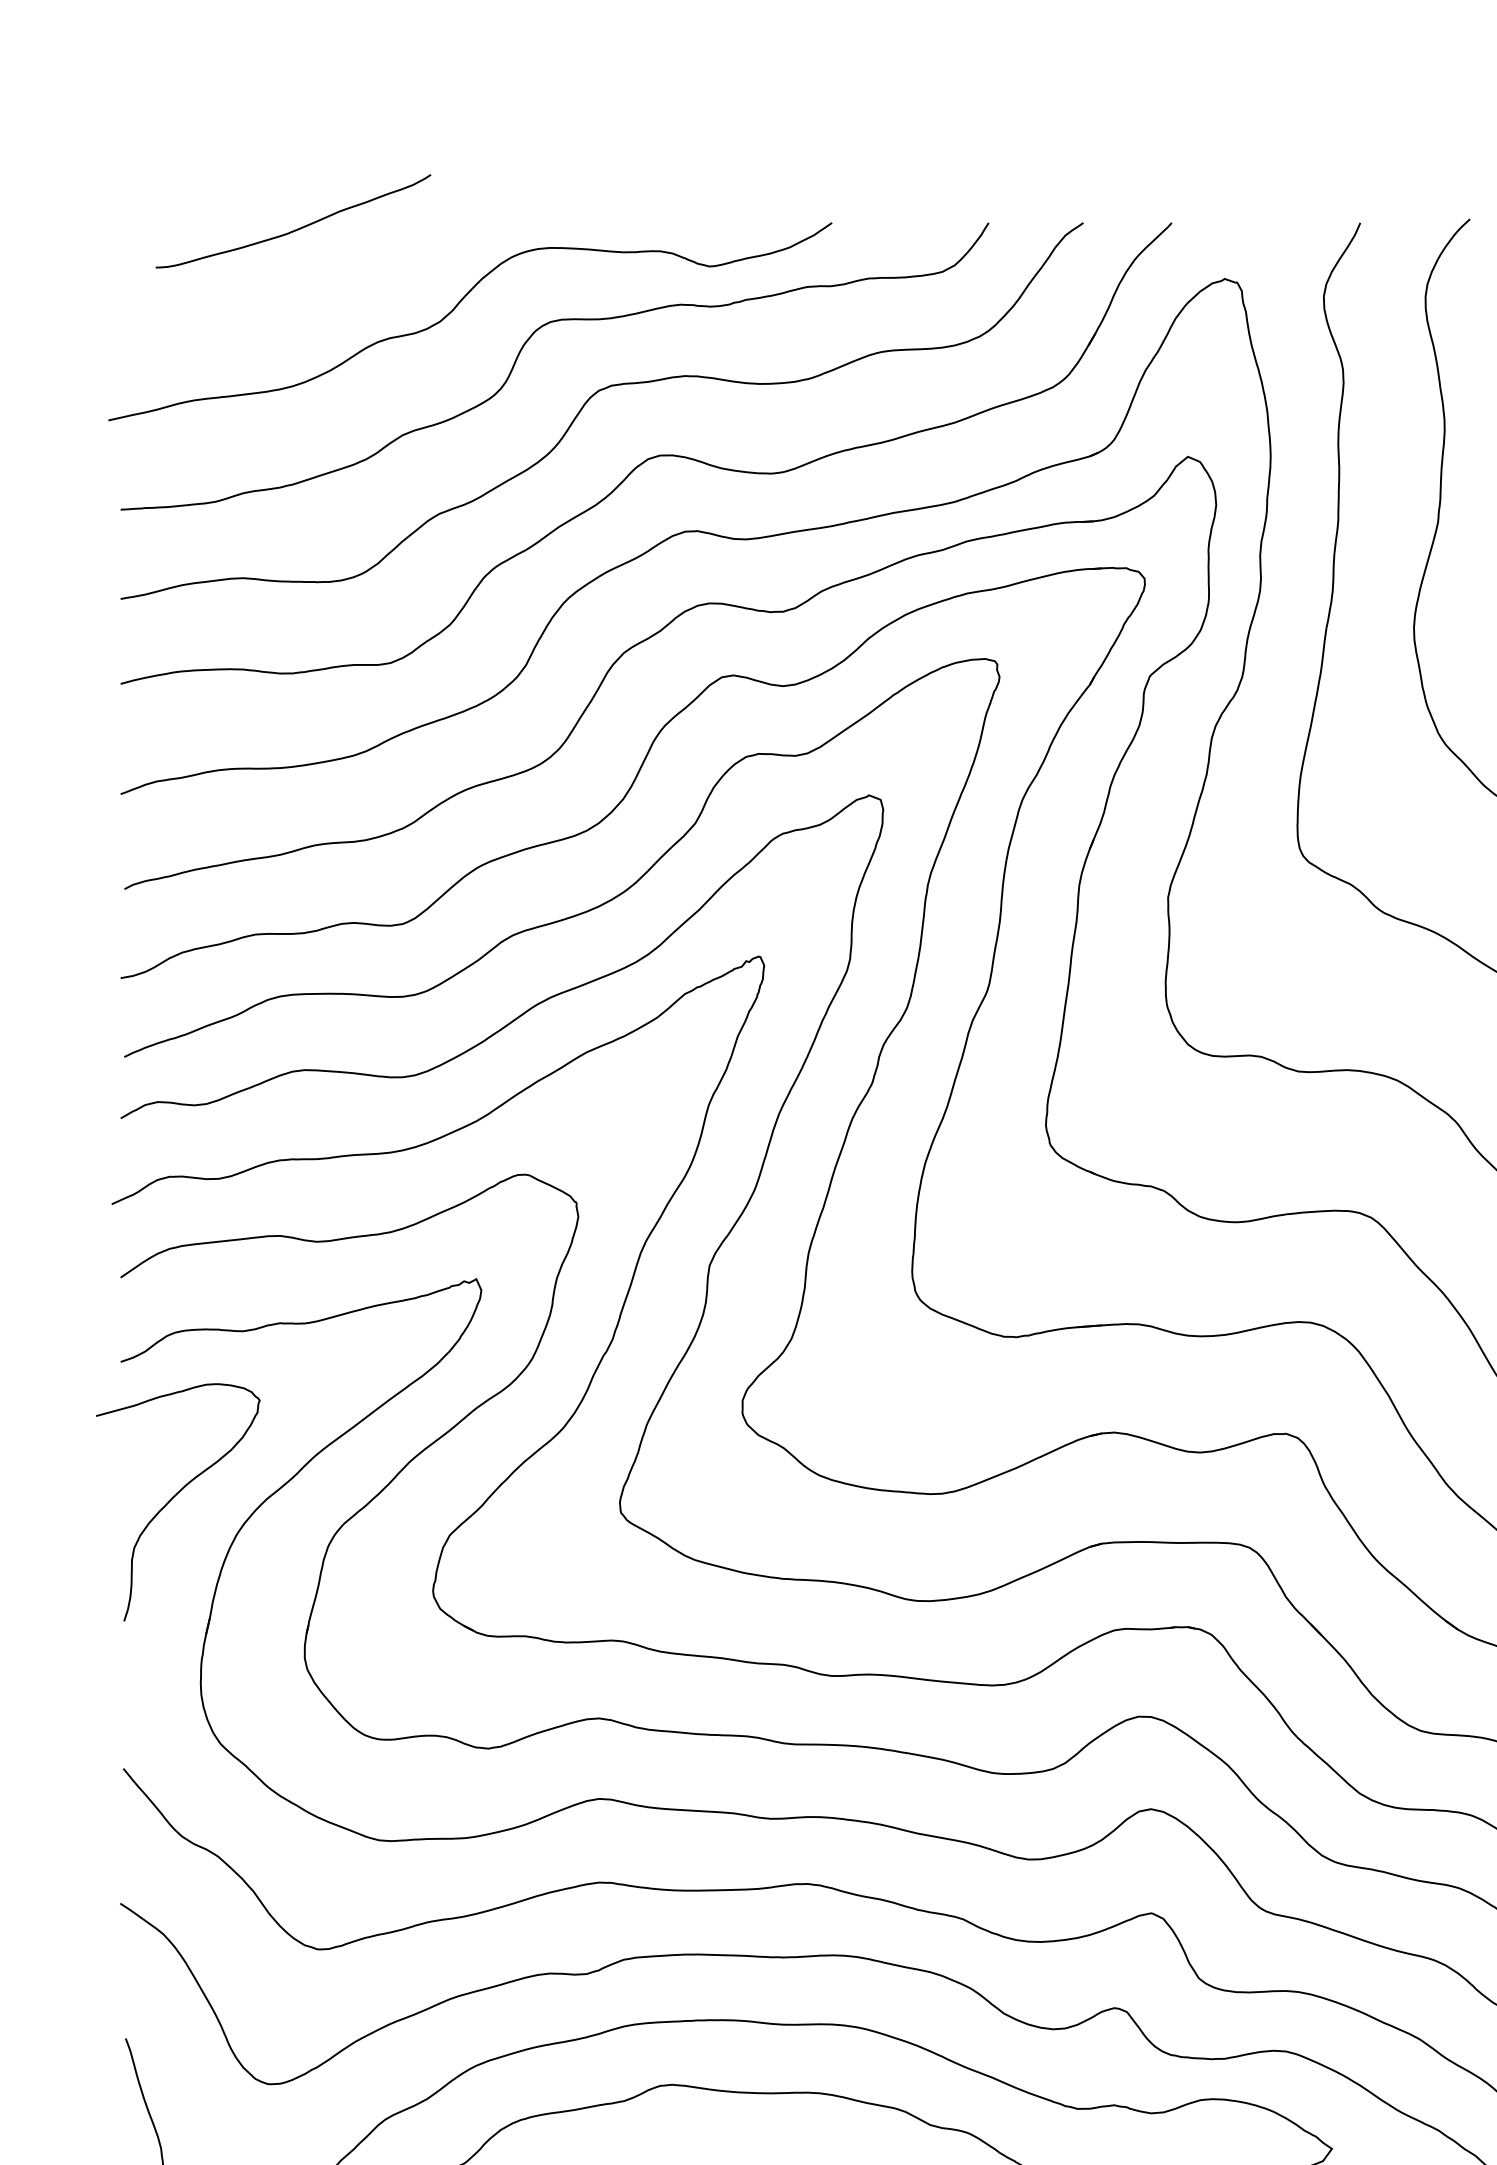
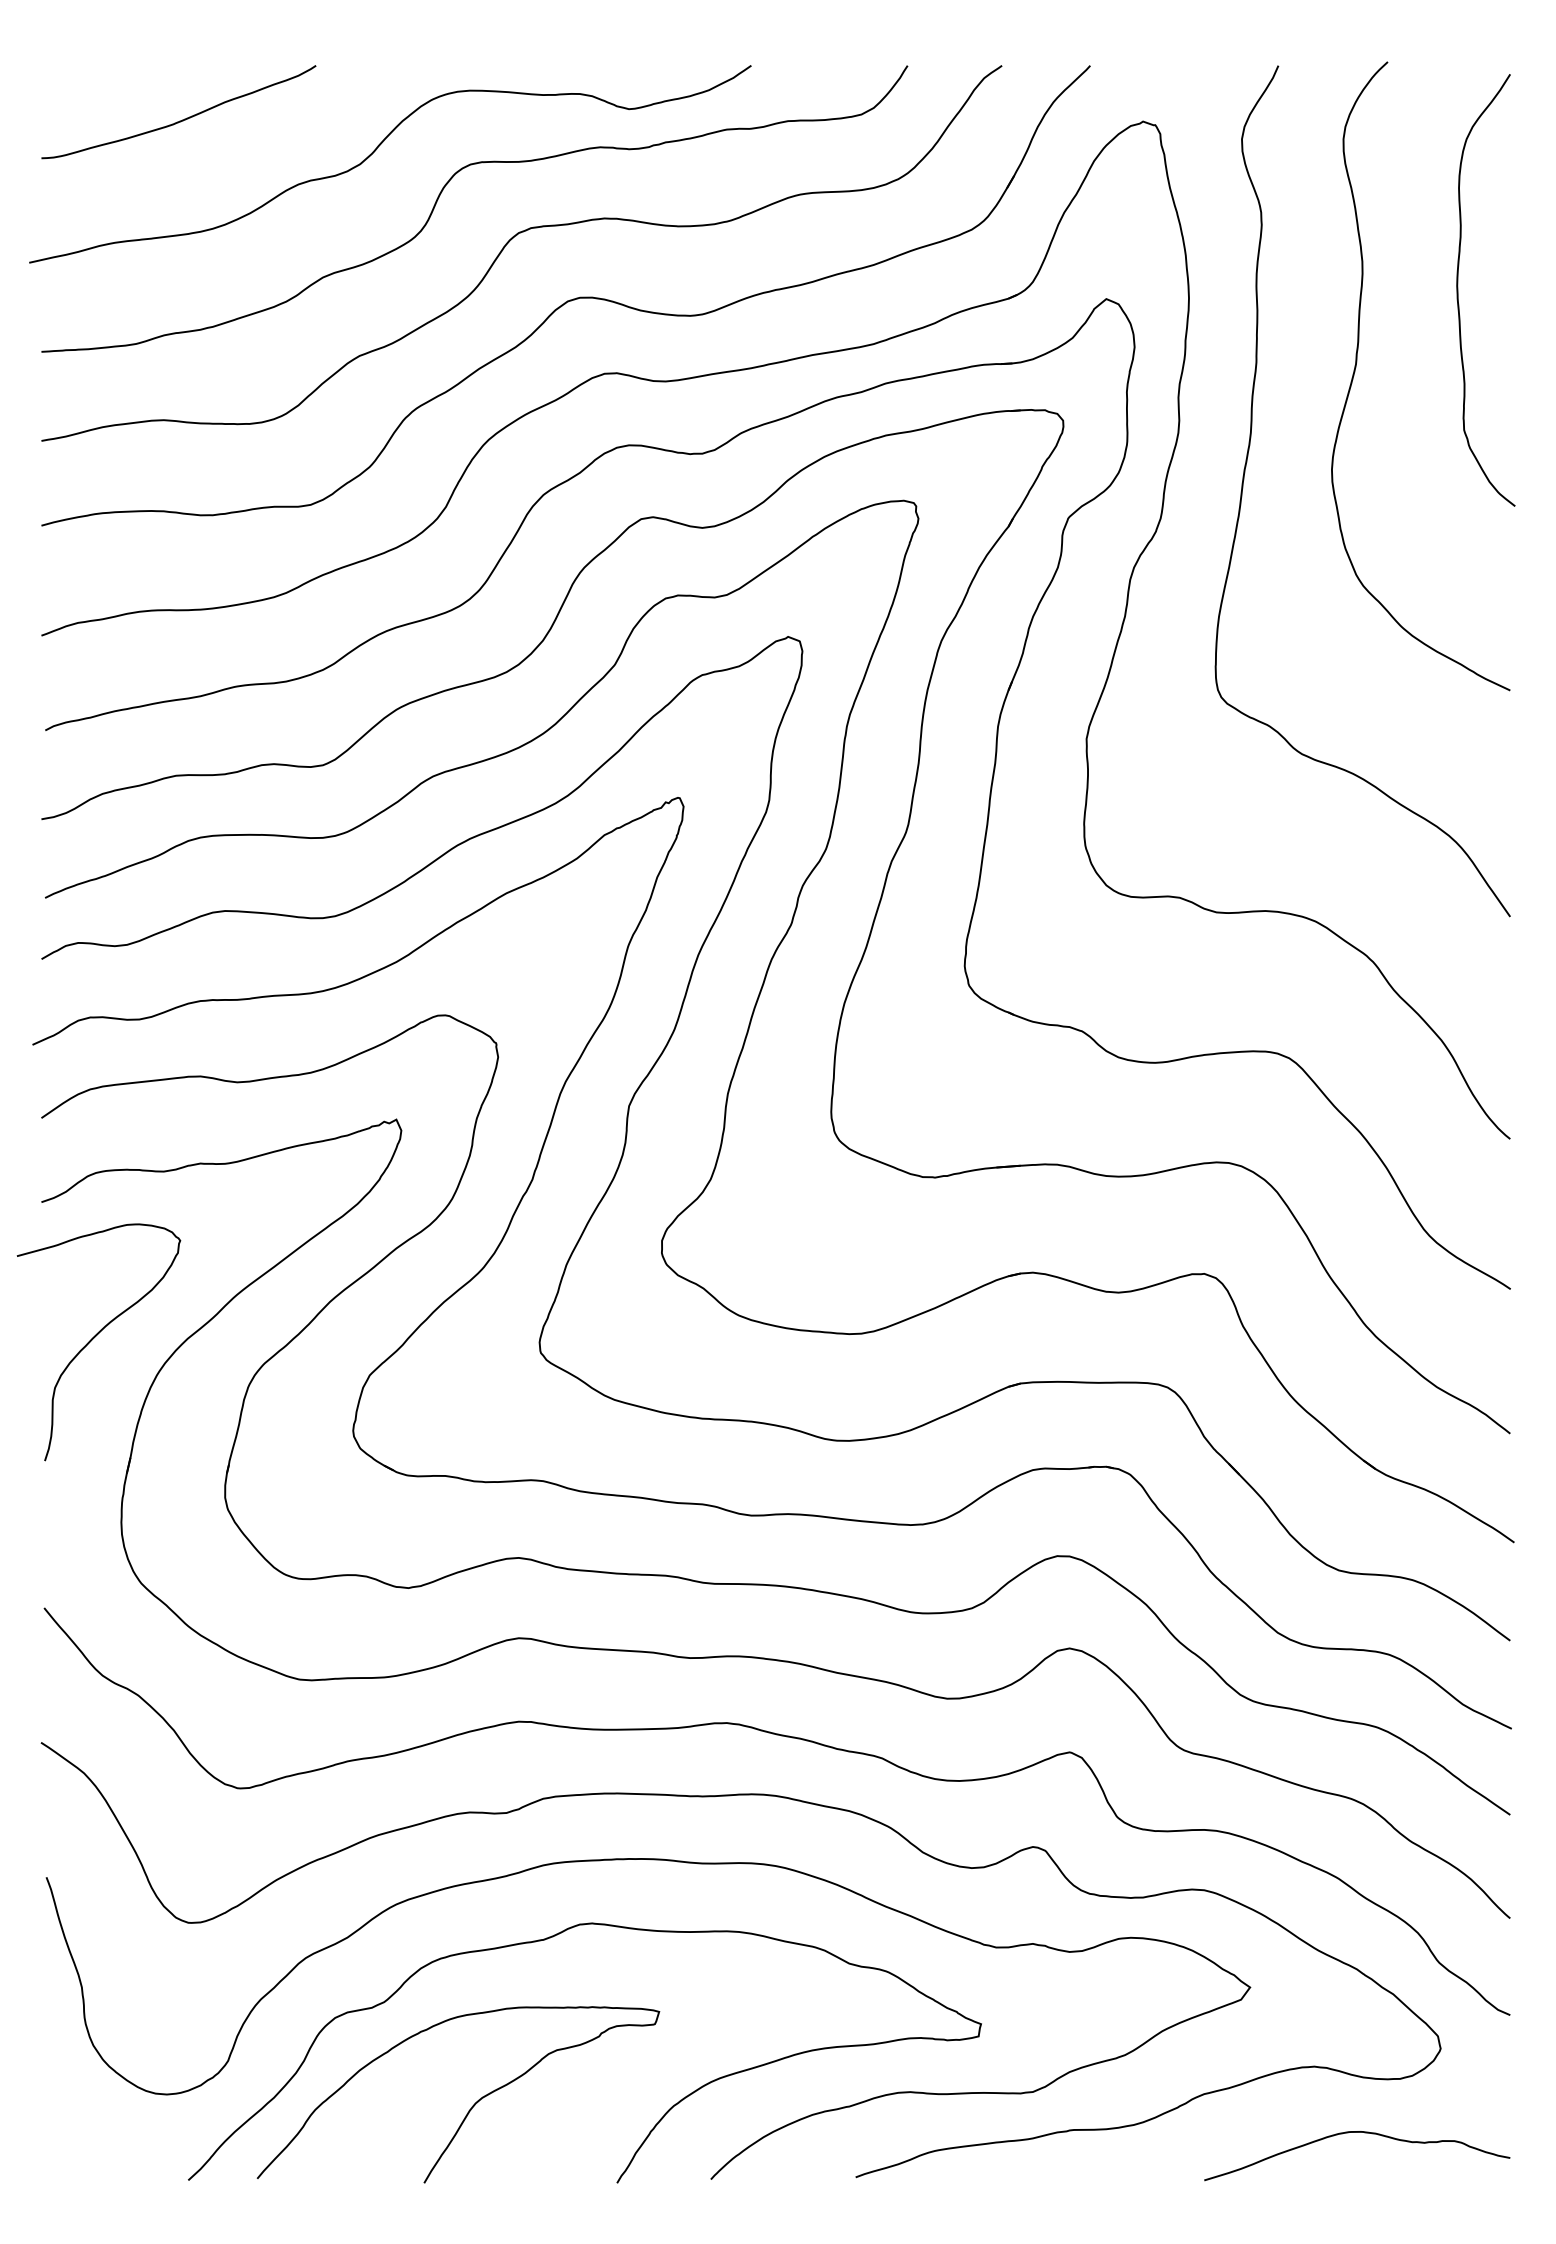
curve: (297, 228) -> (182, 119), moved

